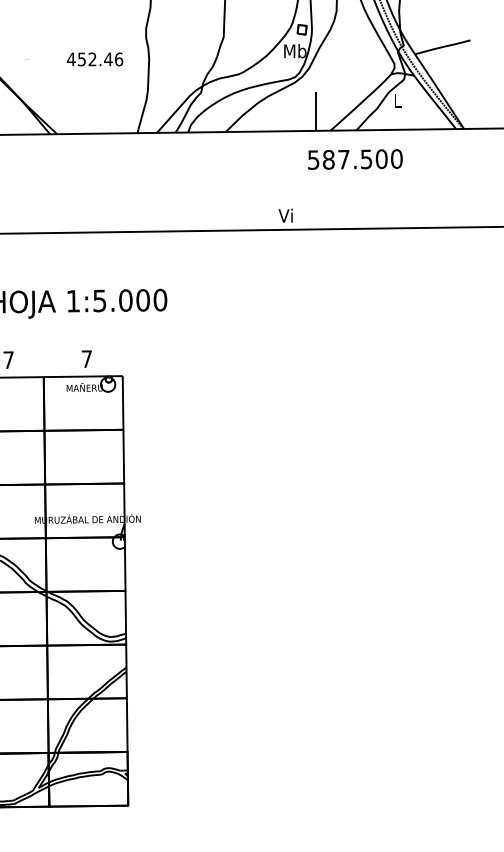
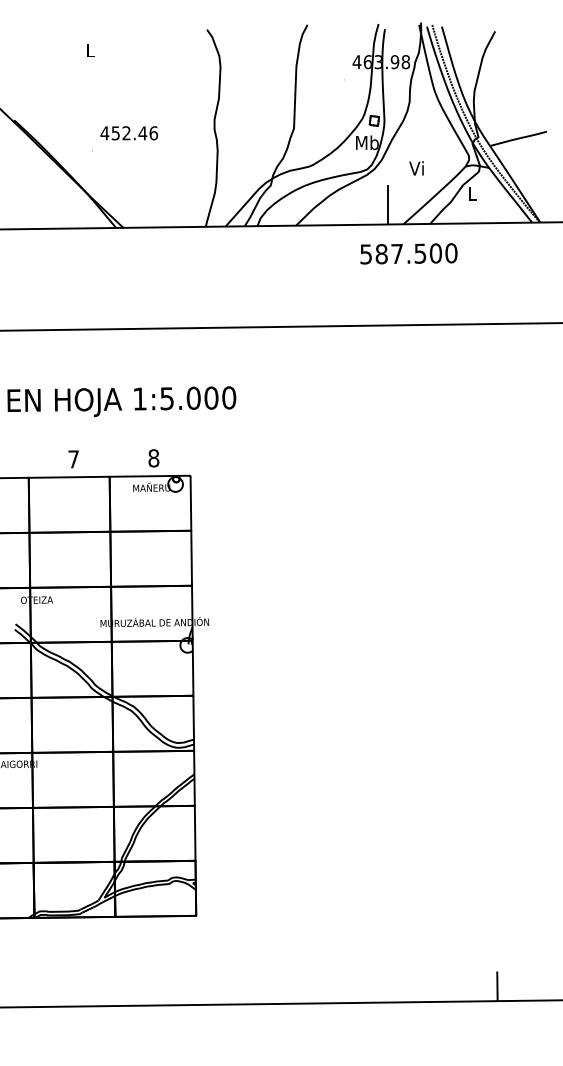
text: (95, 59) -> (129, 133), moved
text: (354, 159) -> (408, 253), moved
text: (285, 215) -> (416, 168), moved
text: (86, 359) -> (153, 458), 7 -> 8

